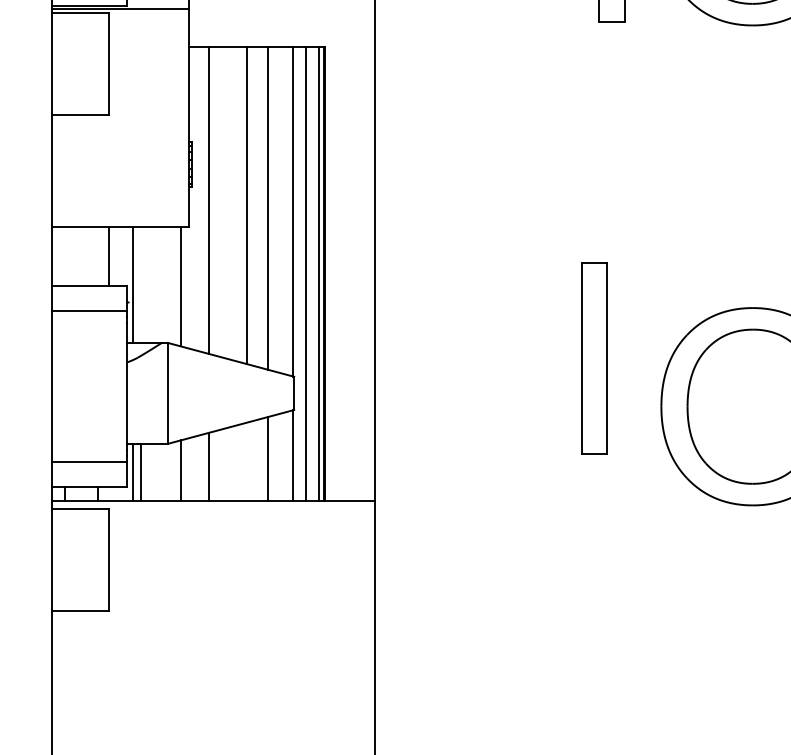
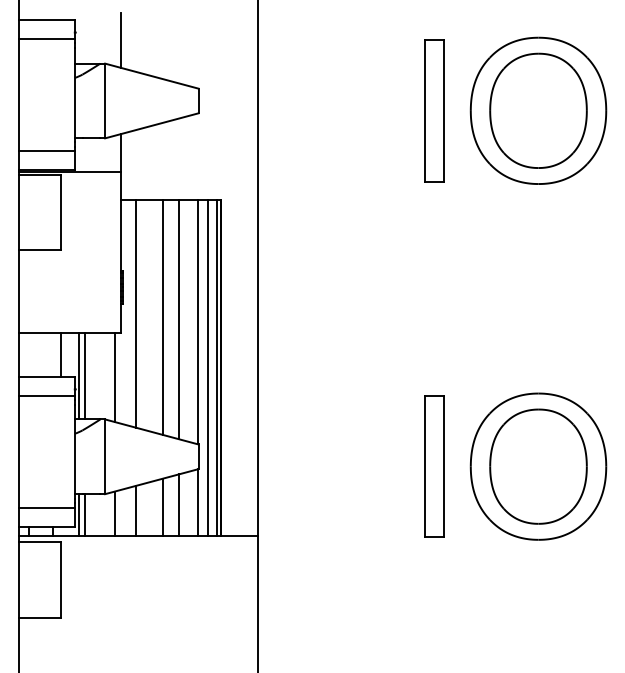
line: (141, 285) -> (85, 376), added
part: (594, 357) -> (434, 466), moved
line: (246, 461) -> (163, 507), added

